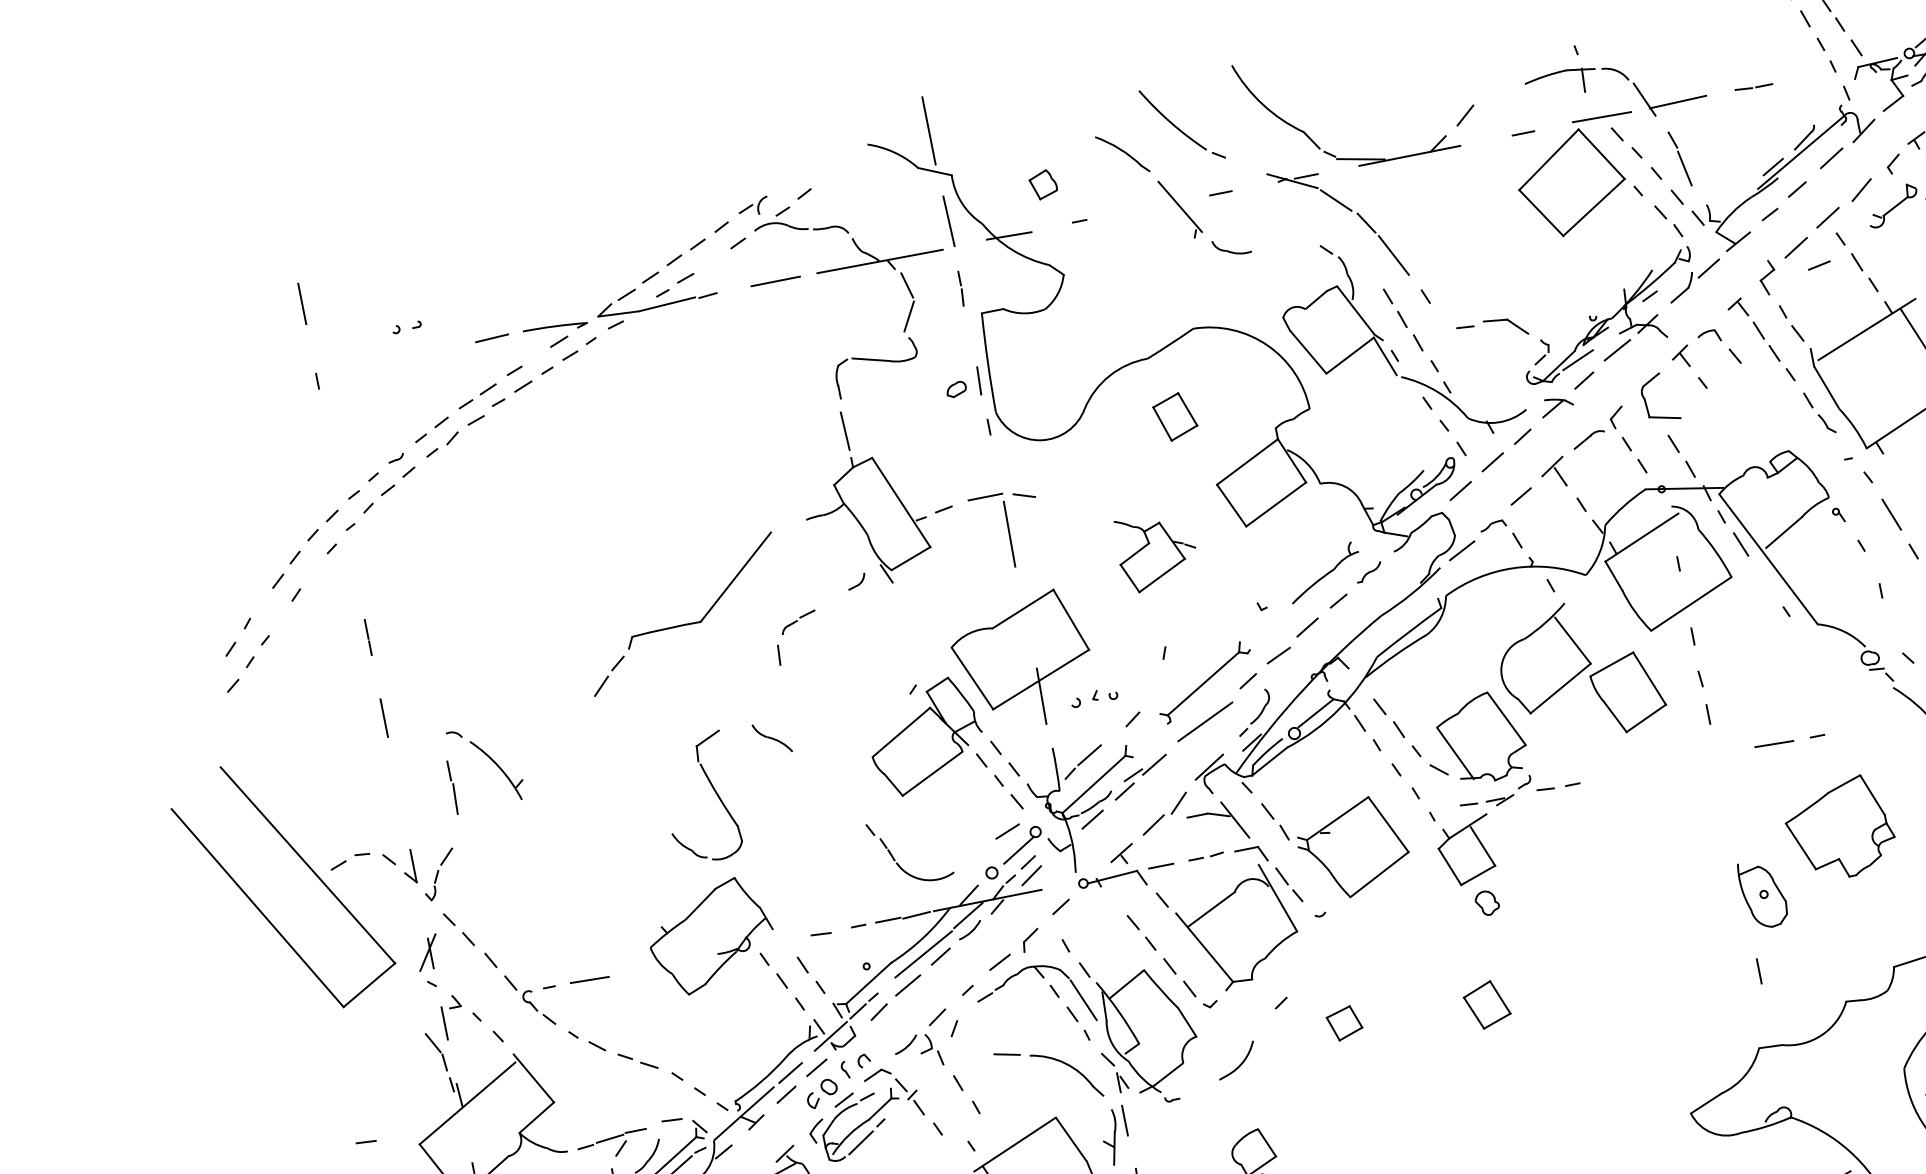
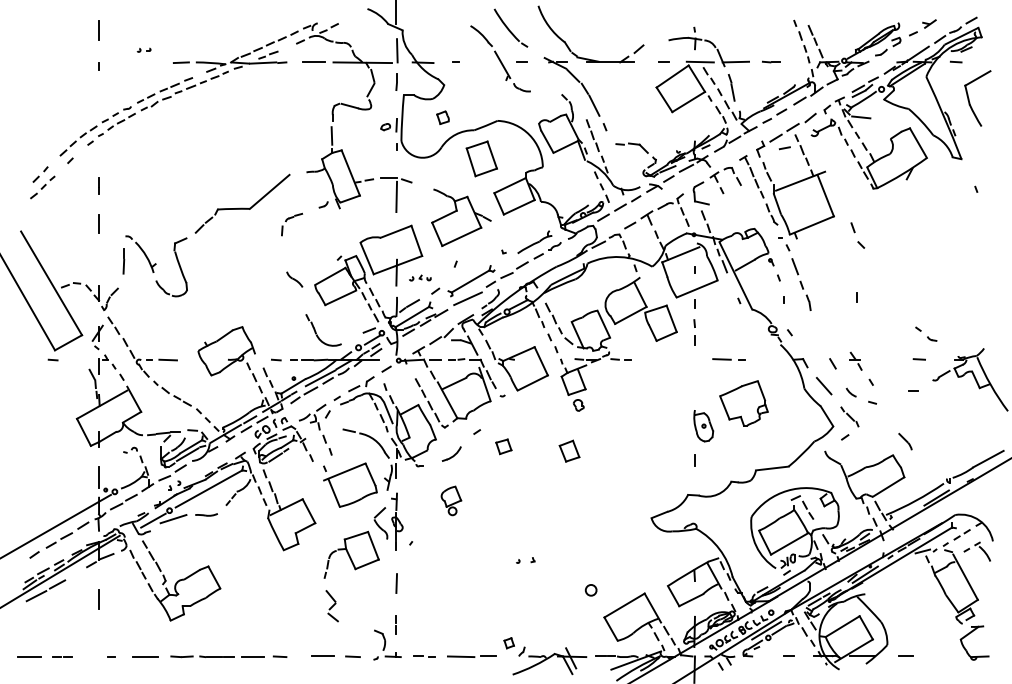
part: (1042, 184) -> (442, 117), moved
part: (1174, 416) -> (481, 158), size x1.67
part: (1156, 550) -> (461, 217), size x1.67
part: (771, 738) -> (294, 279), moved
part: (713, 791) -> (178, 265), moved
line: (364, 1141) -> (52, 359), moved

